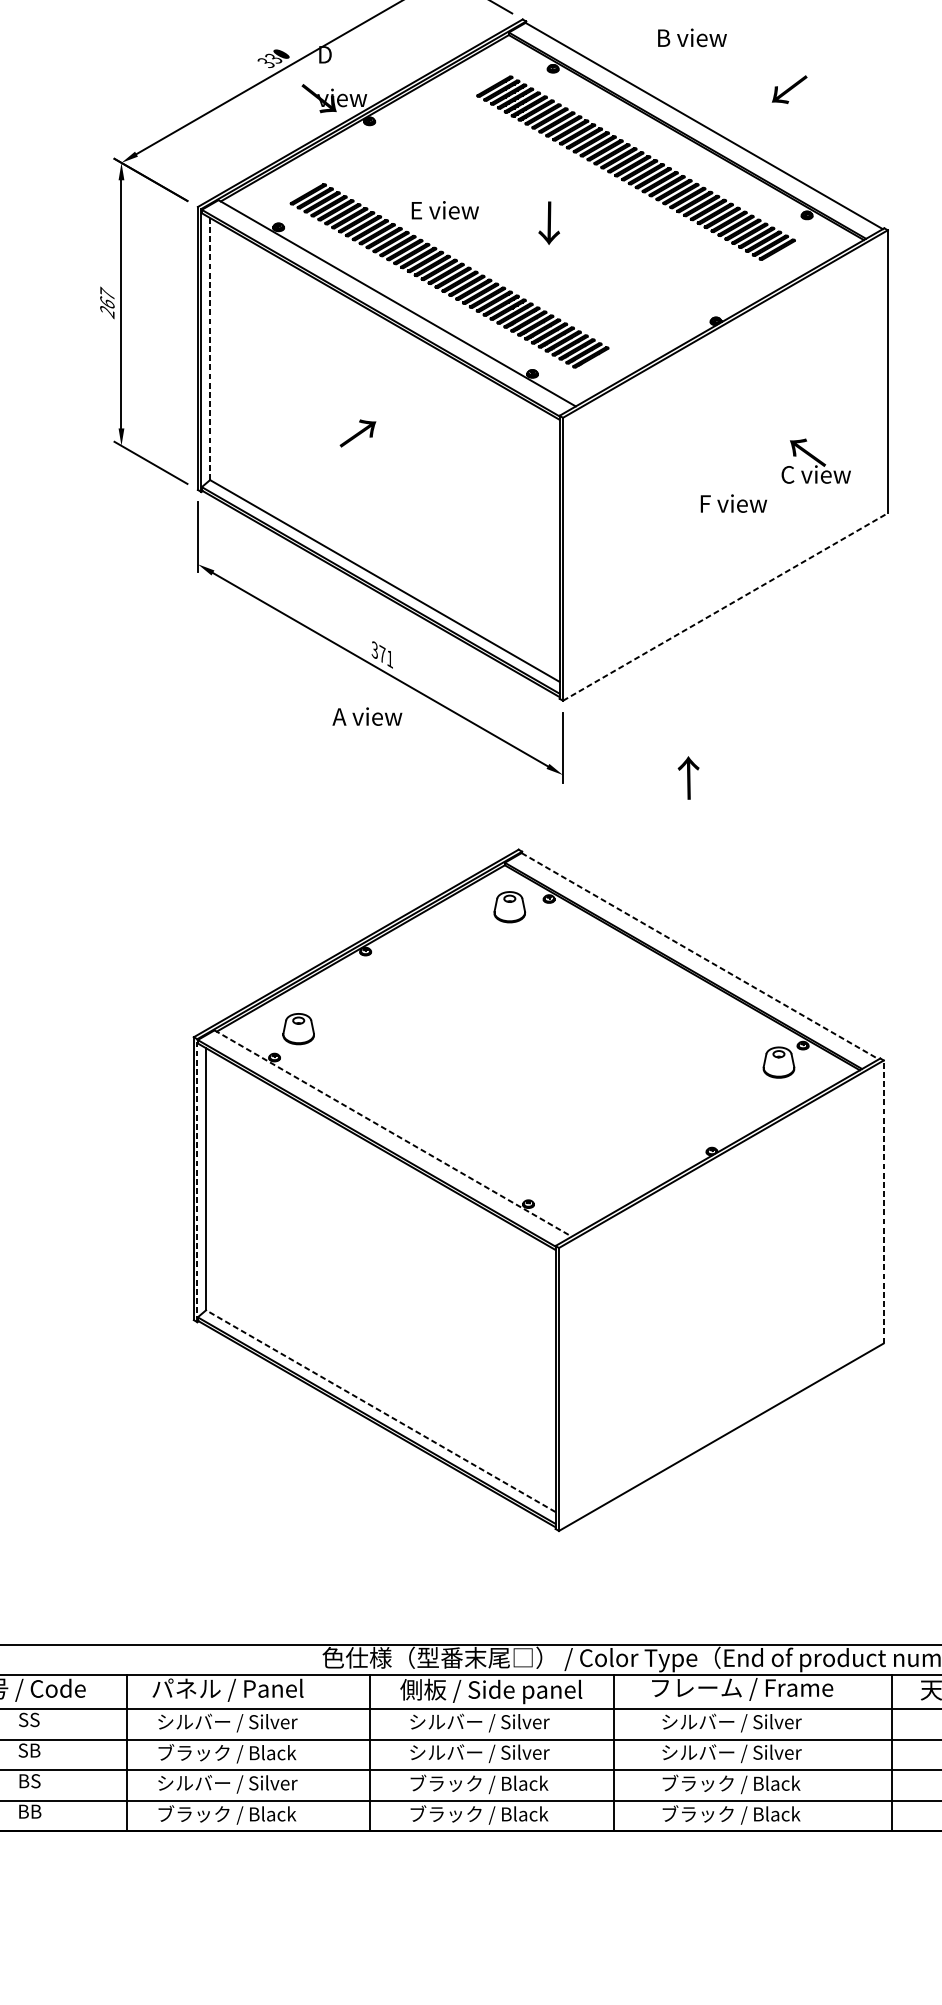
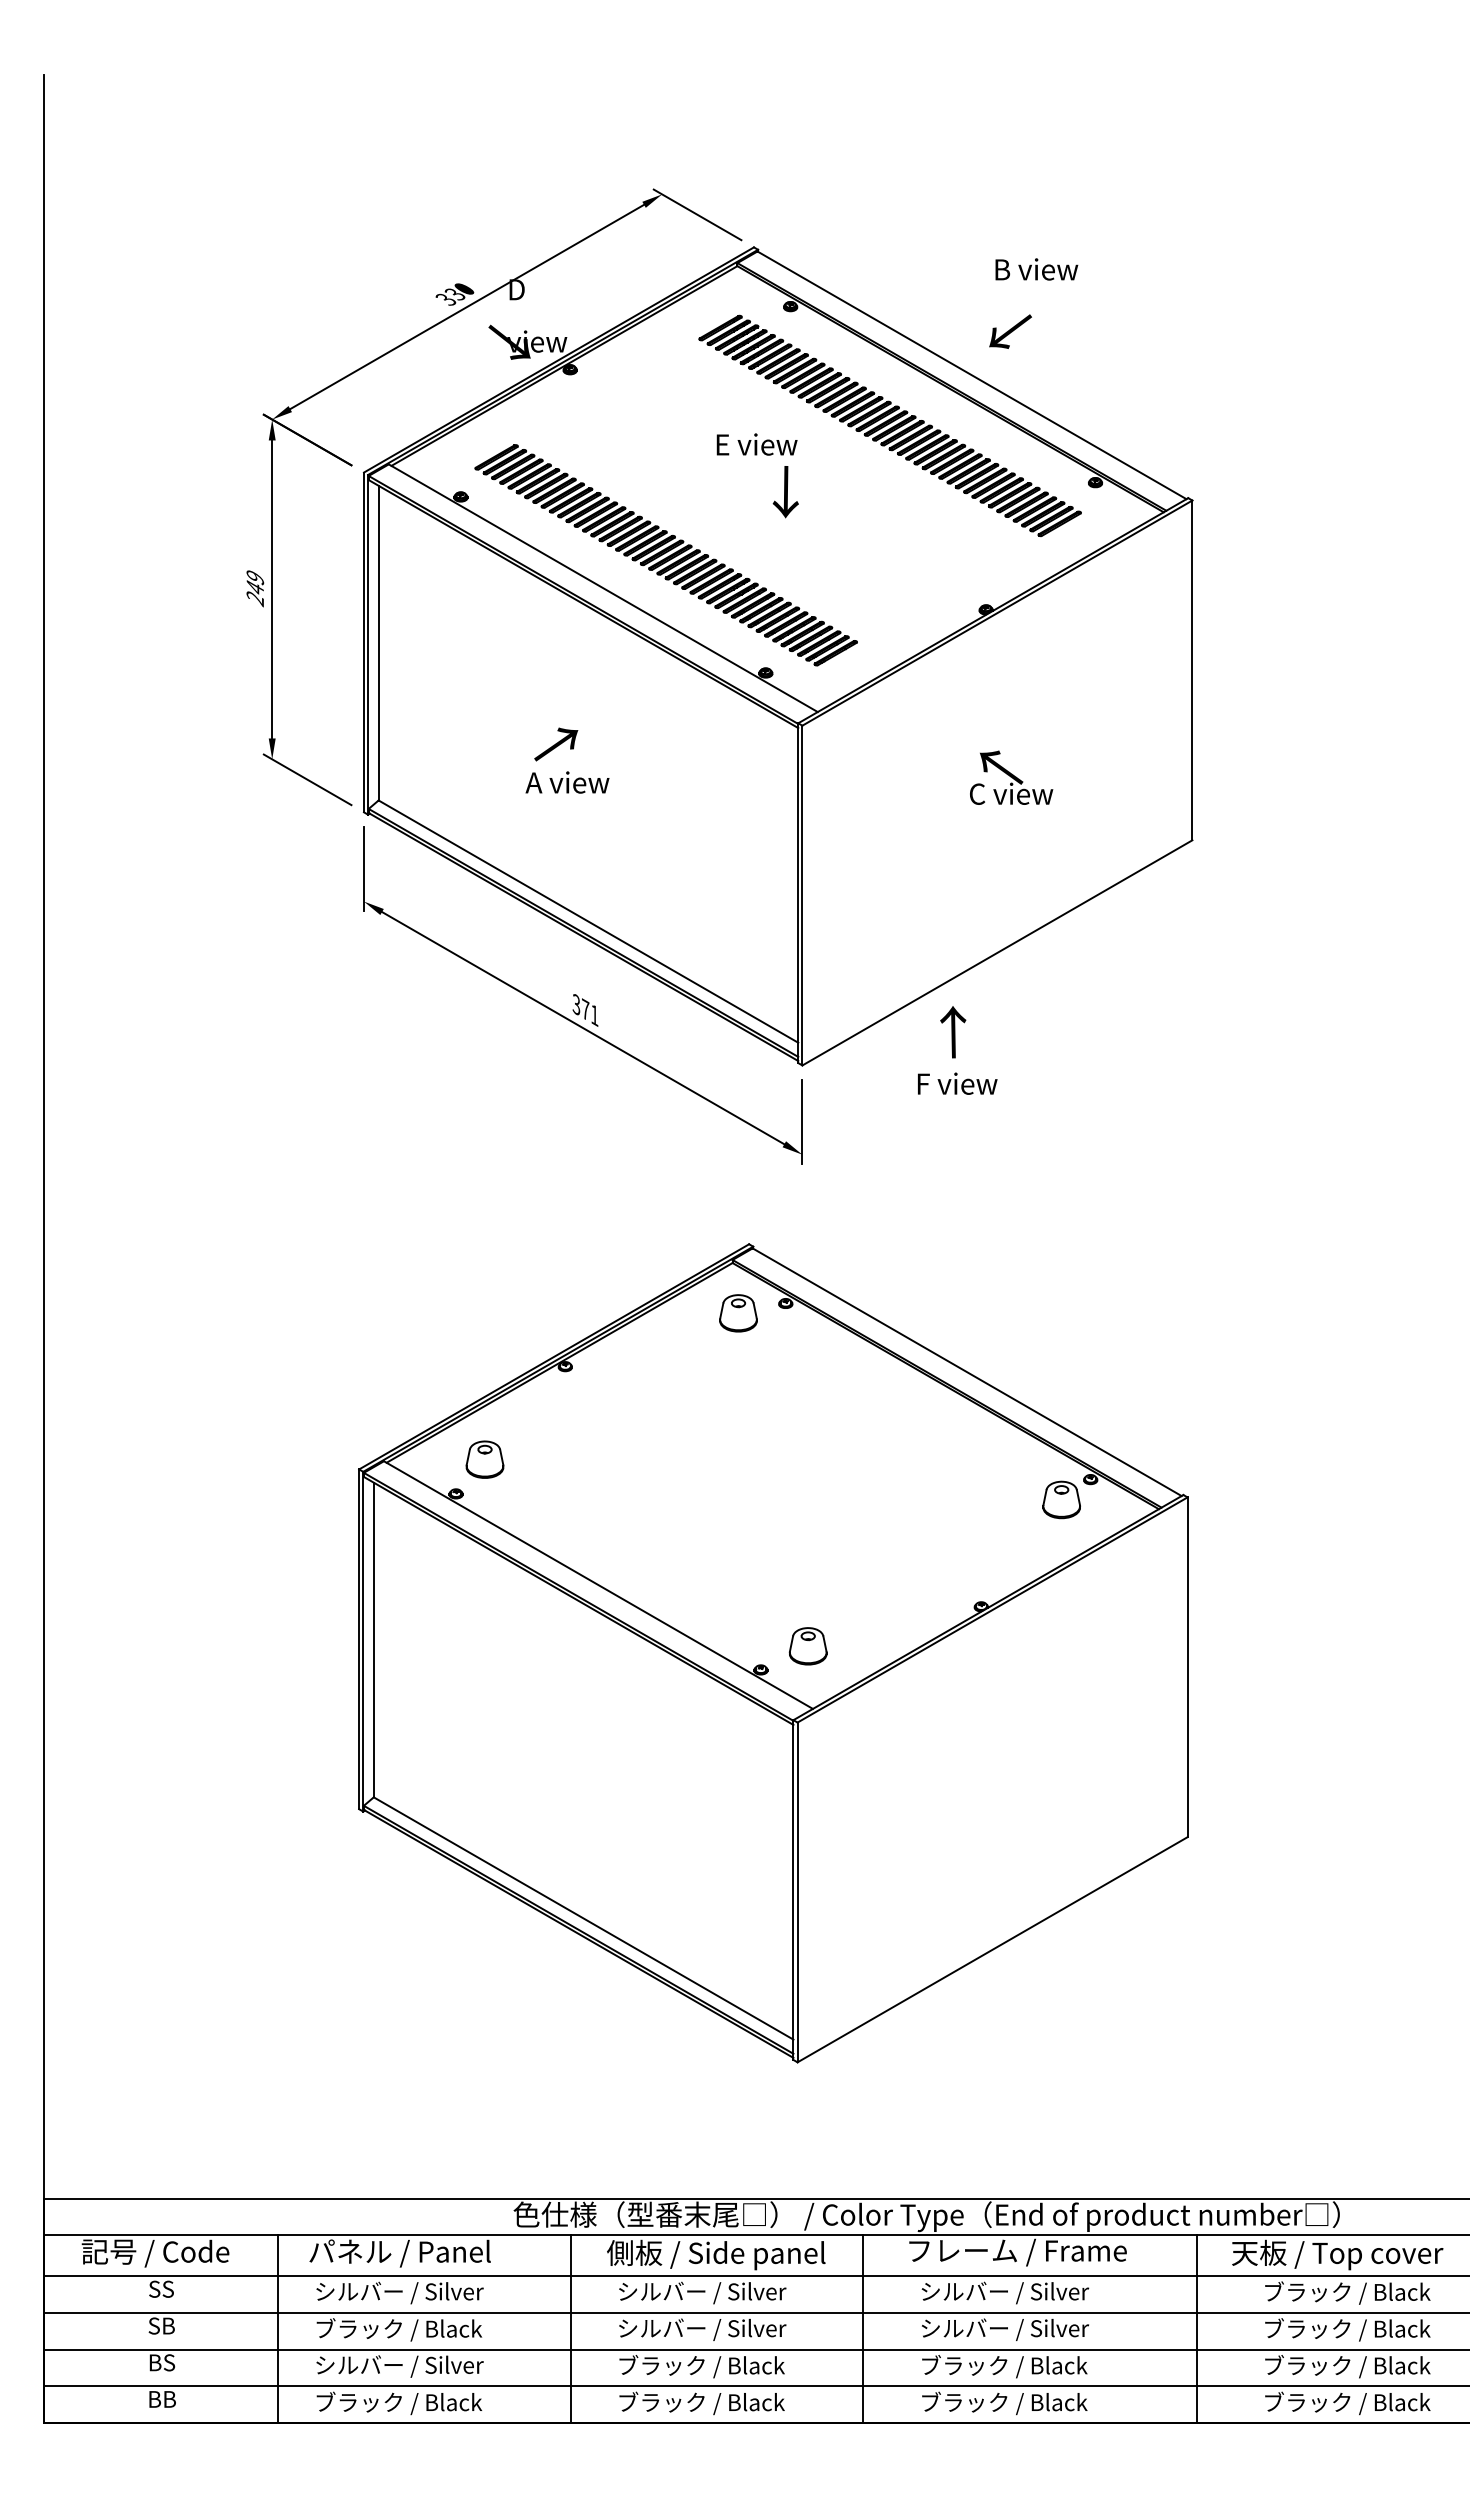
text: (692, 37) -> (1036, 269), moved
text: (789, 89) -> (1010, 331), moved
text: (444, 210) -> (756, 444), moved
text: (107, 297) -> (255, 581), 267 -> 249
line: (209, 348) -> (378, 642), dashed -> solid
text: (816, 460) -> (1011, 777), moved
text: (733, 503) -> (957, 1083), moved
line: (725, 606) -> (997, 952), dashed -> solid
text: (367, 716) -> (567, 782), moved
text: (688, 778) -> (953, 1032), moved
line: (700, 956) -> (967, 1372), dashed -> solid
line: (393, 1133) -> (598, 1585), dashed -> solid
line: (197, 1180) -> (363, 1641), dashed -> solid
part: (567, 1184) -> (807, 1646), added
line: (883, 1202) -> (1187, 1667), dashed -> solid
line: (380, 1411) -> (583, 1918), dashed -> solid

